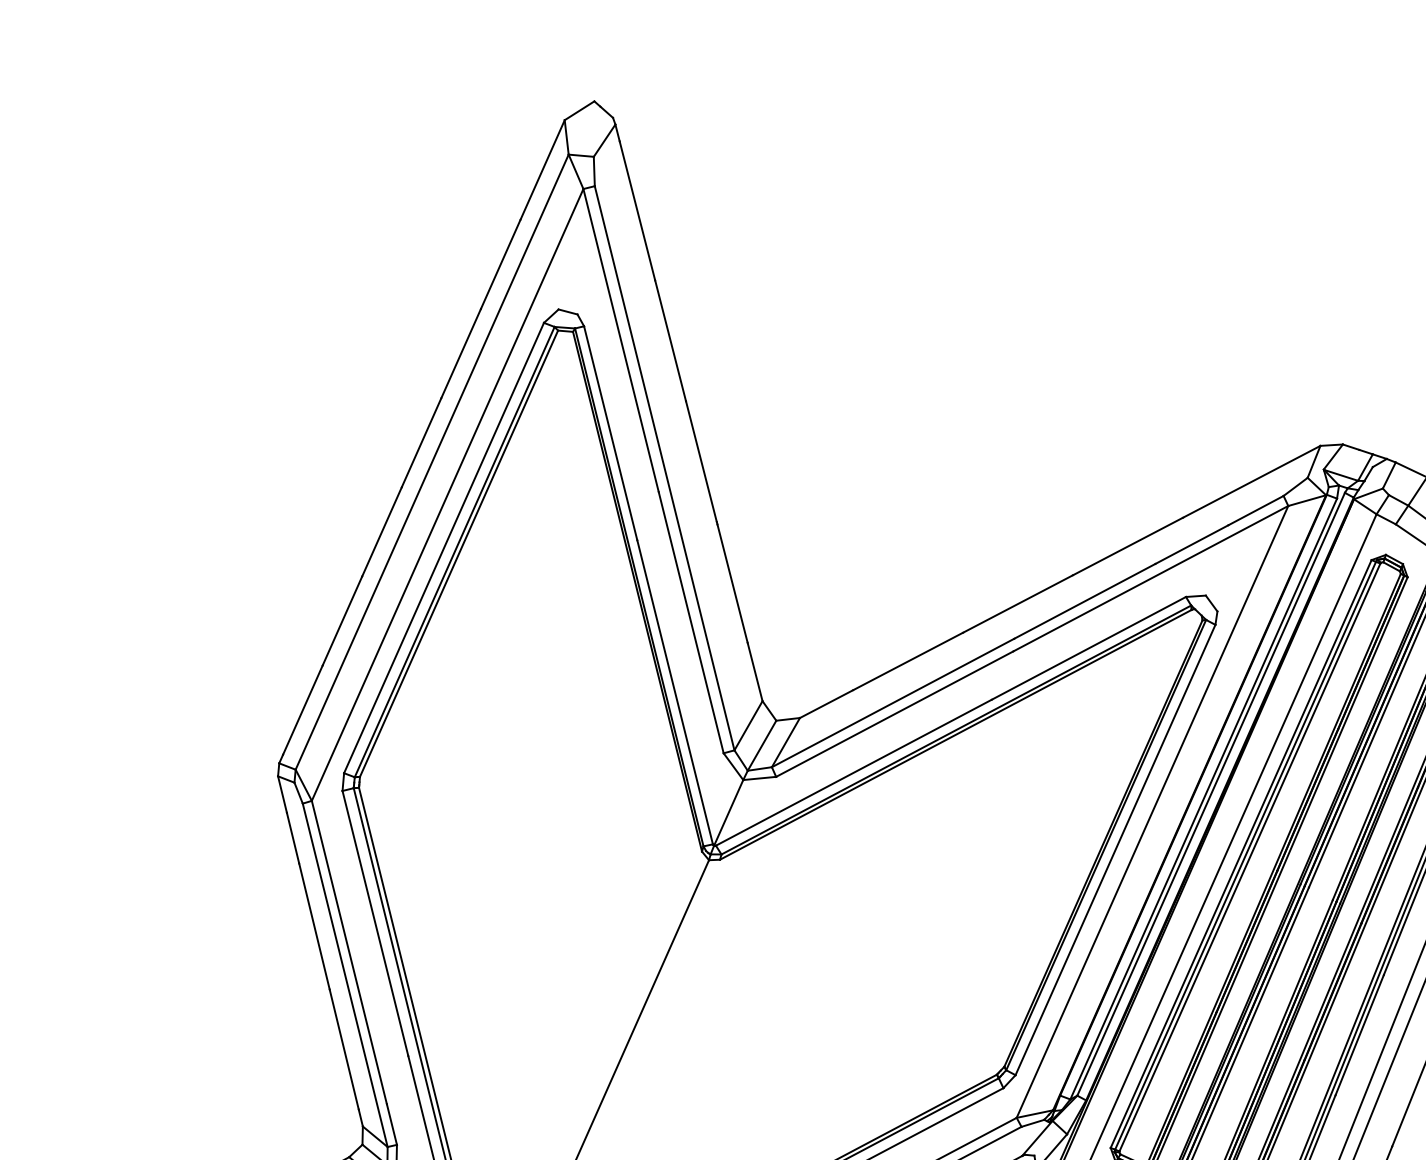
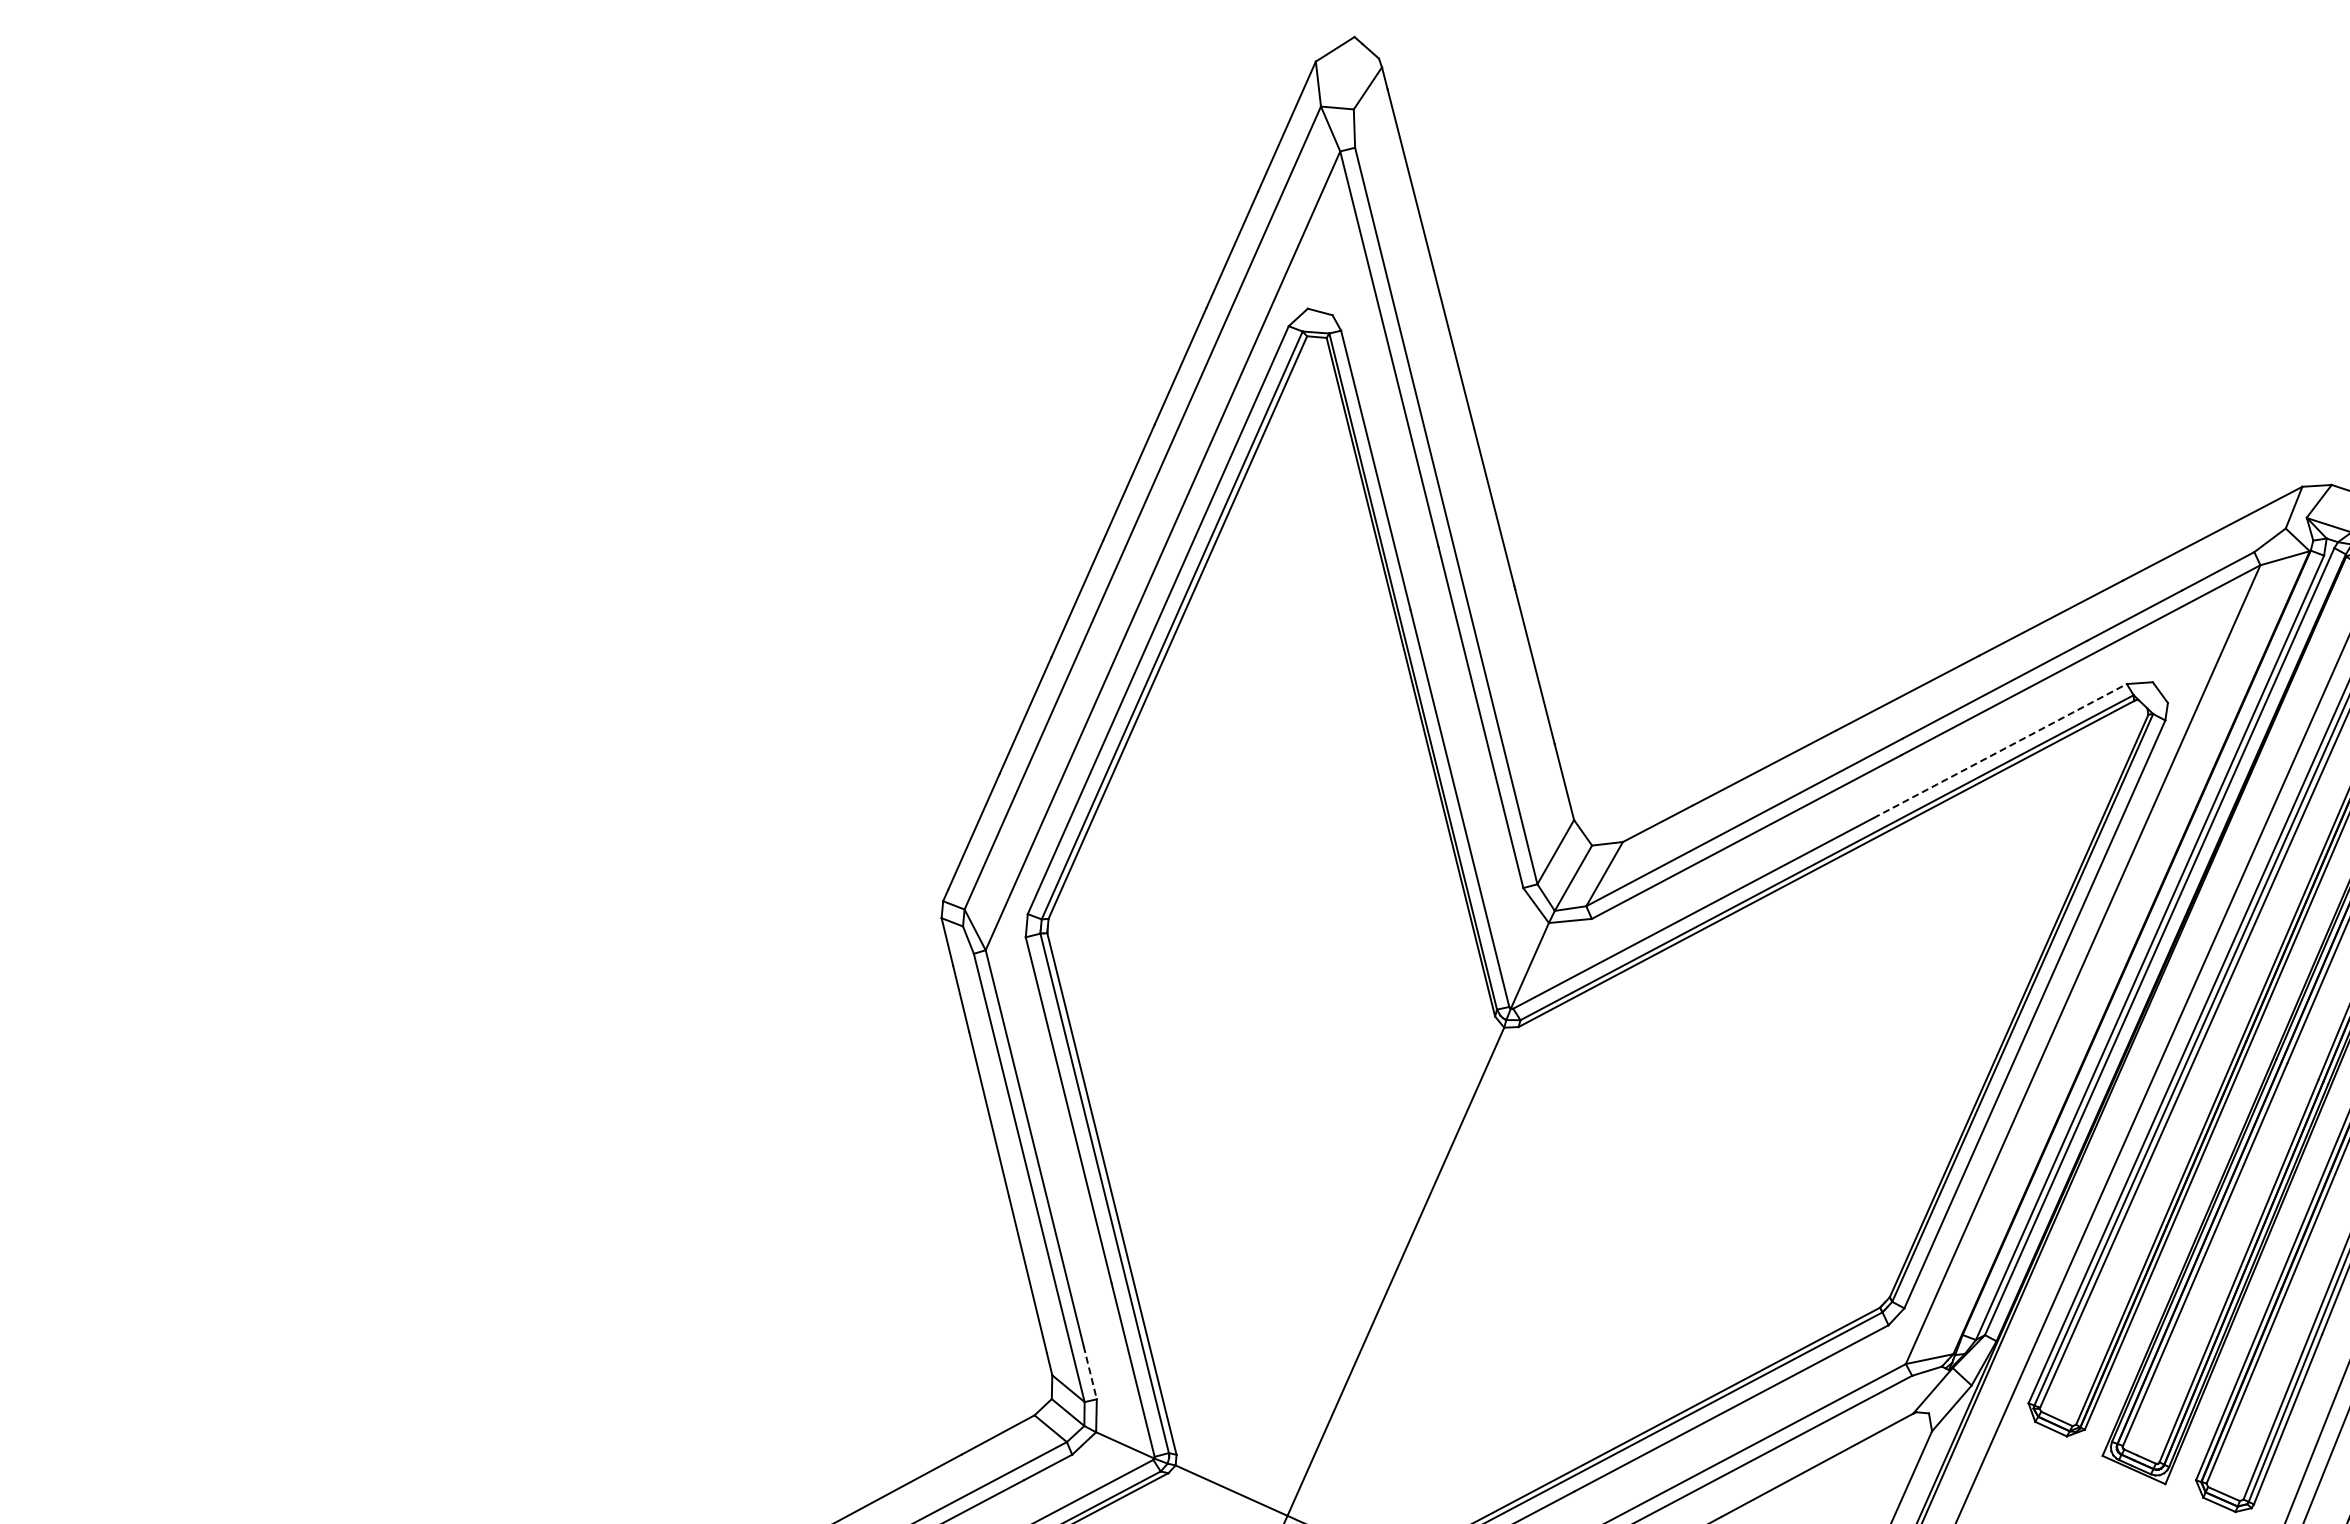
line: (1089, 647) -> (2000, 750), solid -> dashed
line: (392, 1125) -> (1090, 1373), solid -> dashed

